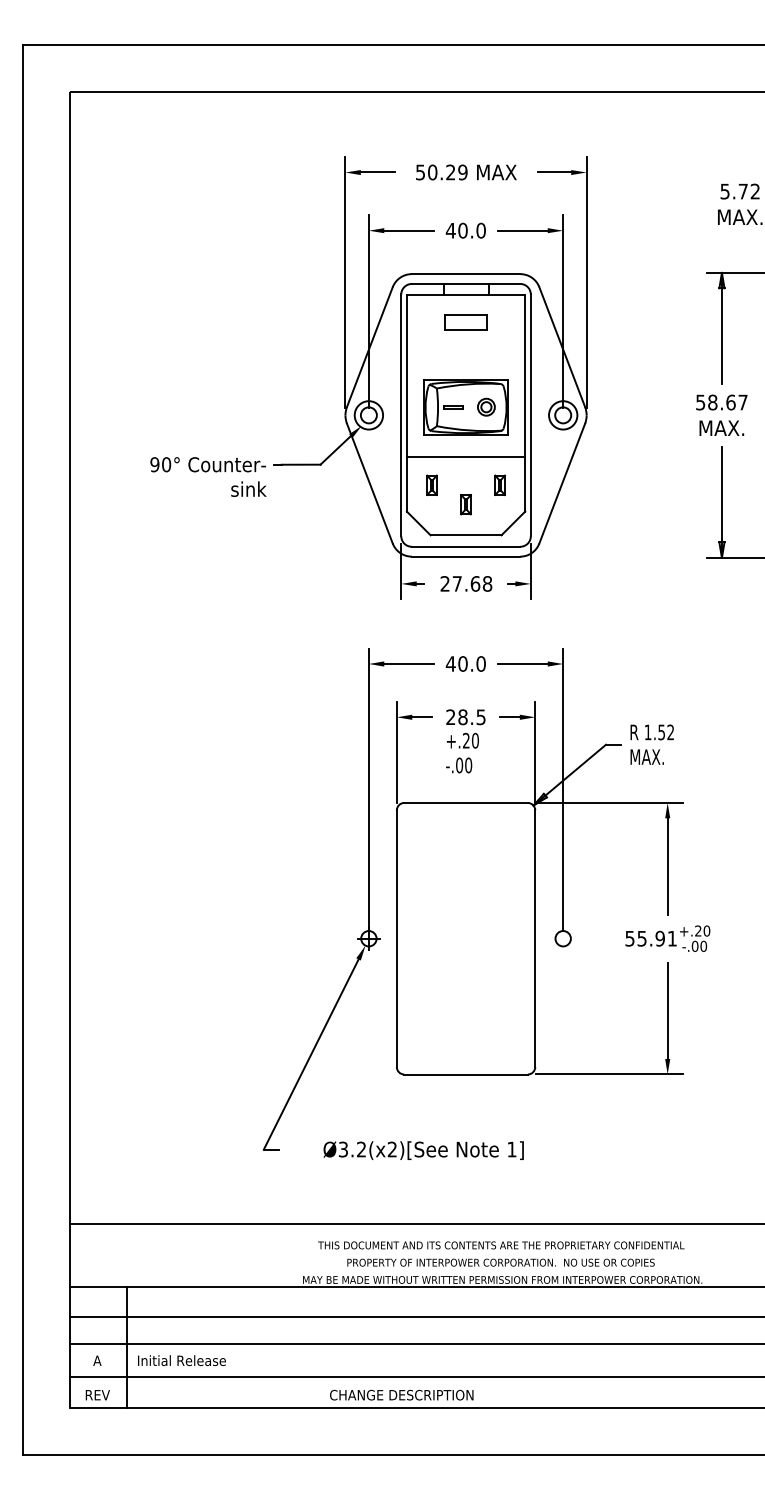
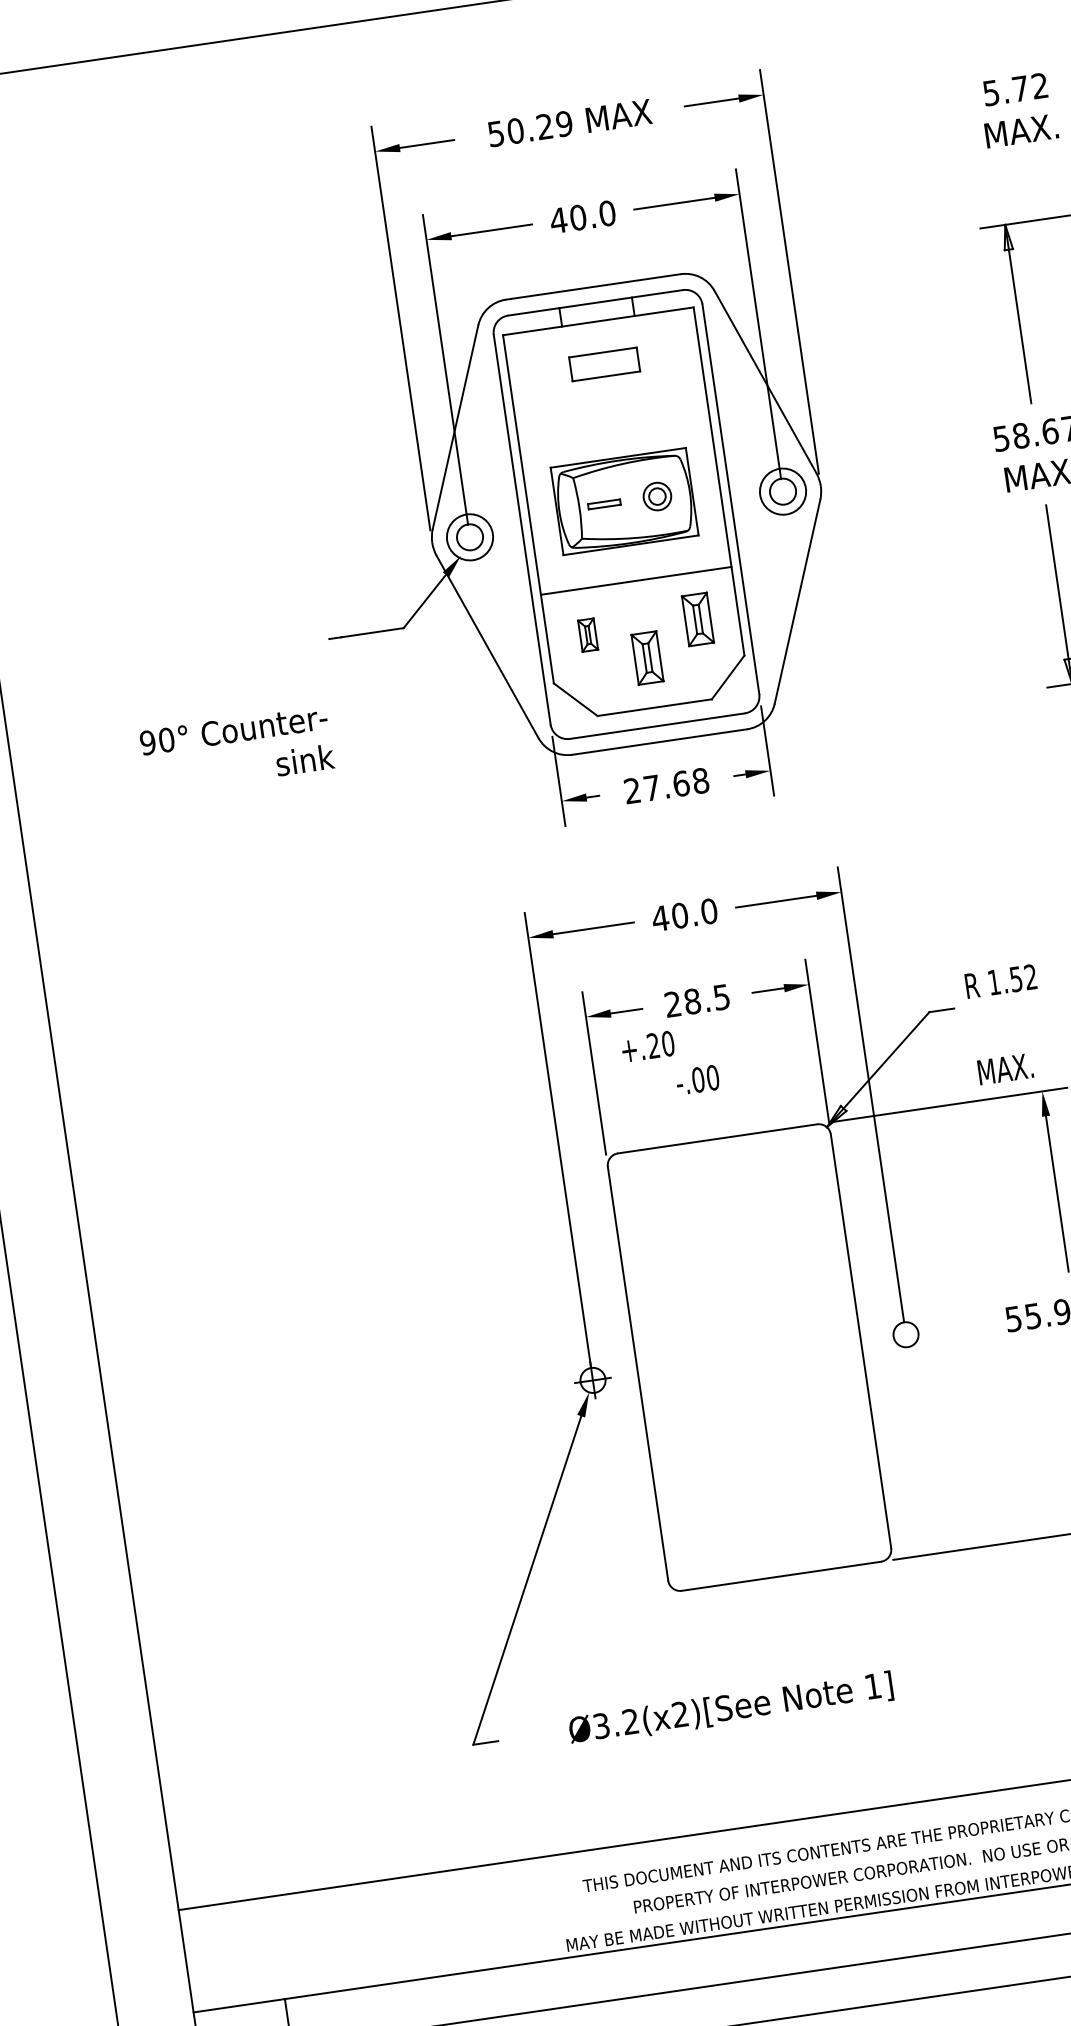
text: (208, 476) -> (237, 749), moved
part: (499, 484) -> (696, 617), size x1.6
part: (465, 504) -> (646, 658), size x1.6
text: (462, 740) -> (647, 1046), moved
text: (646, 756) -> (1004, 1068), moved

